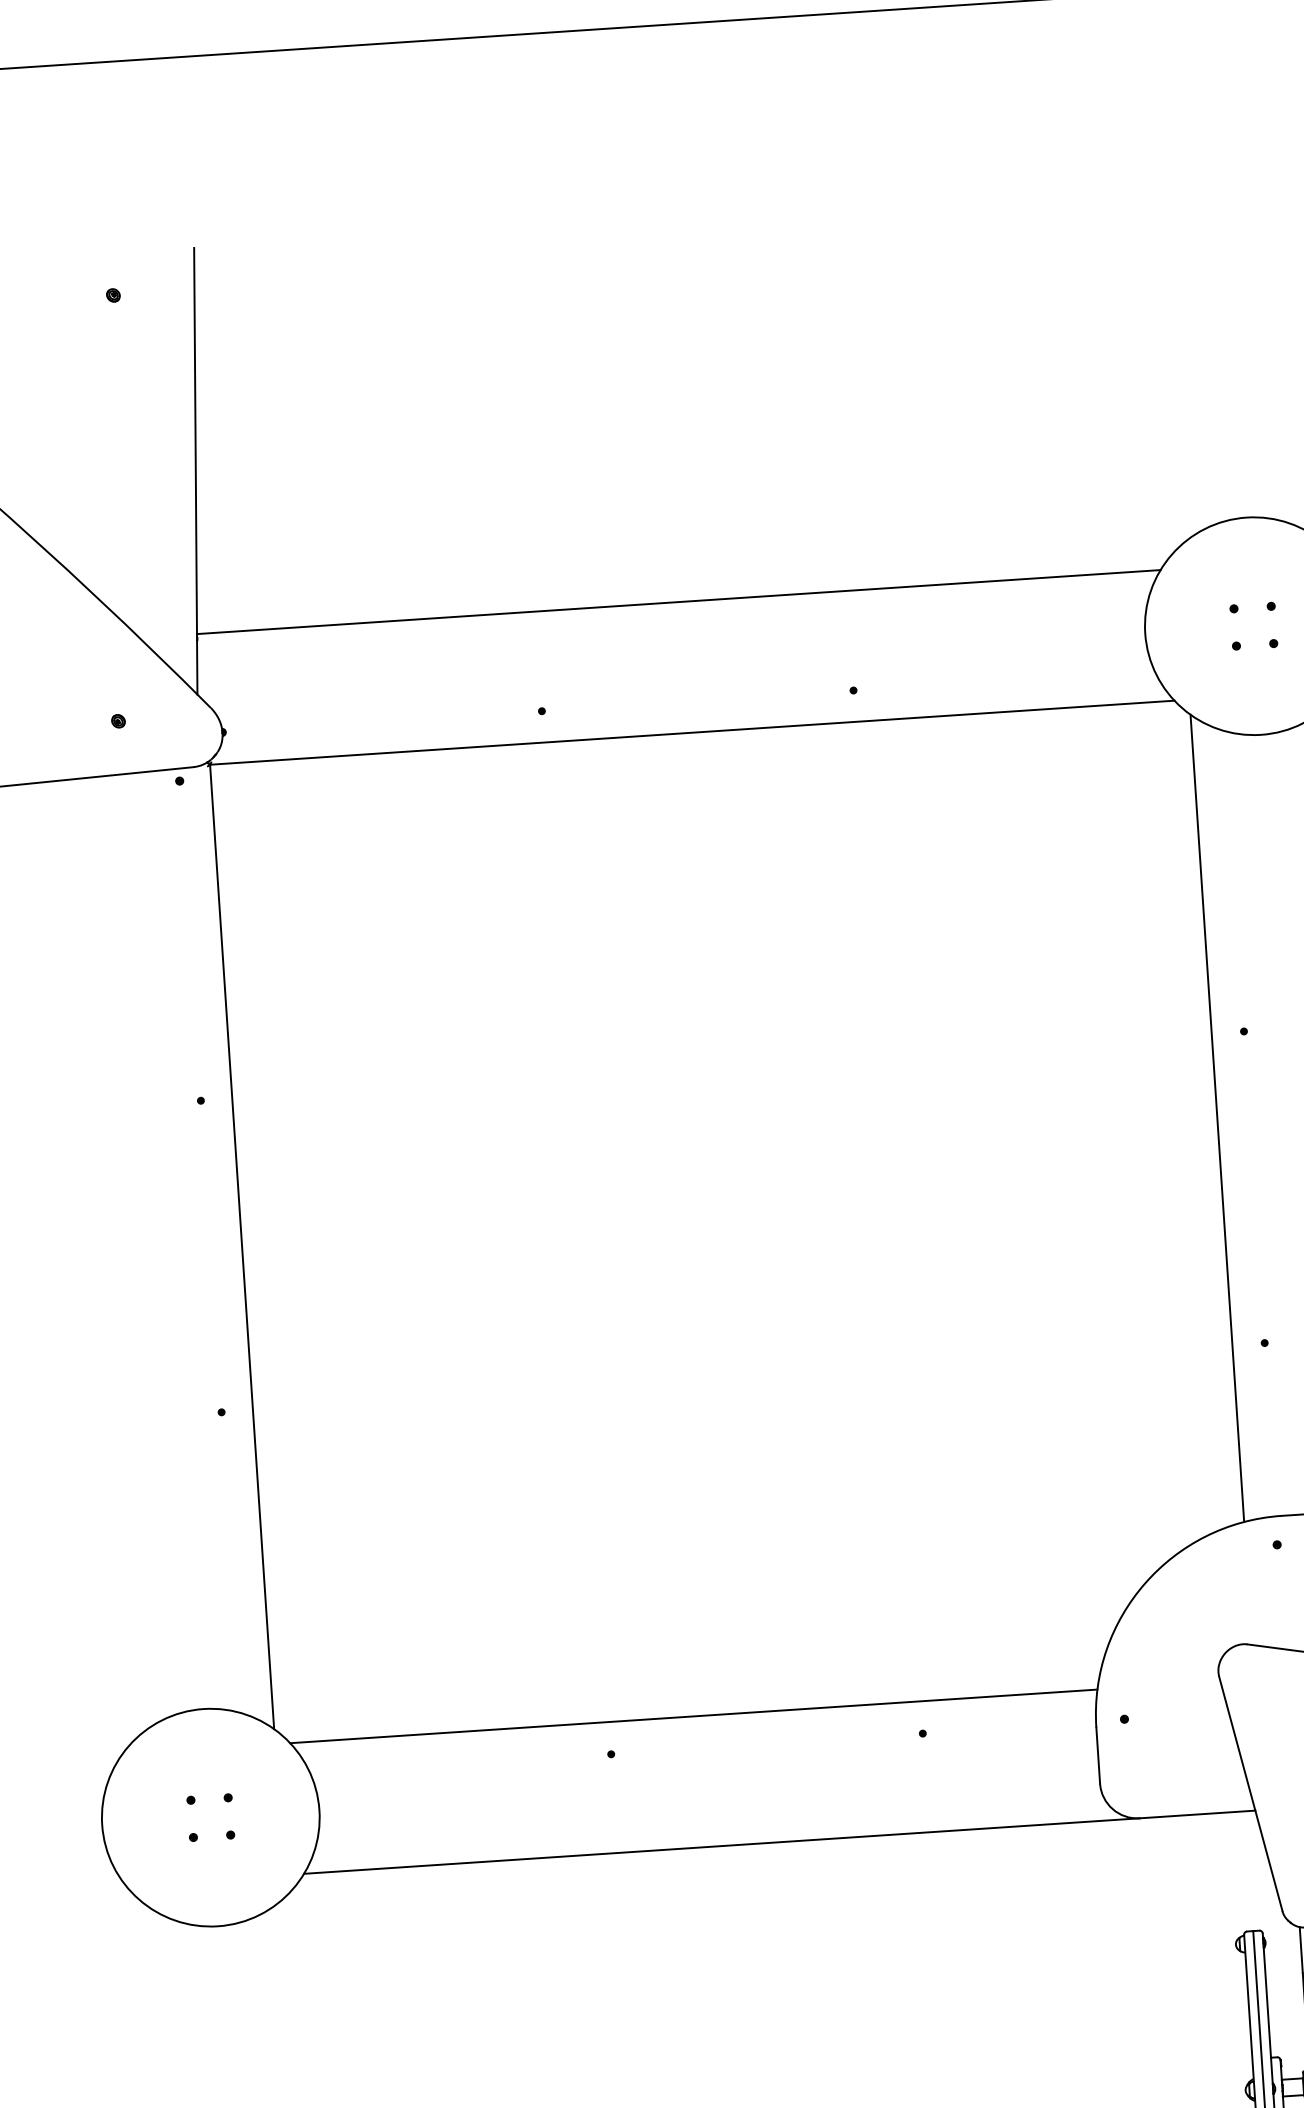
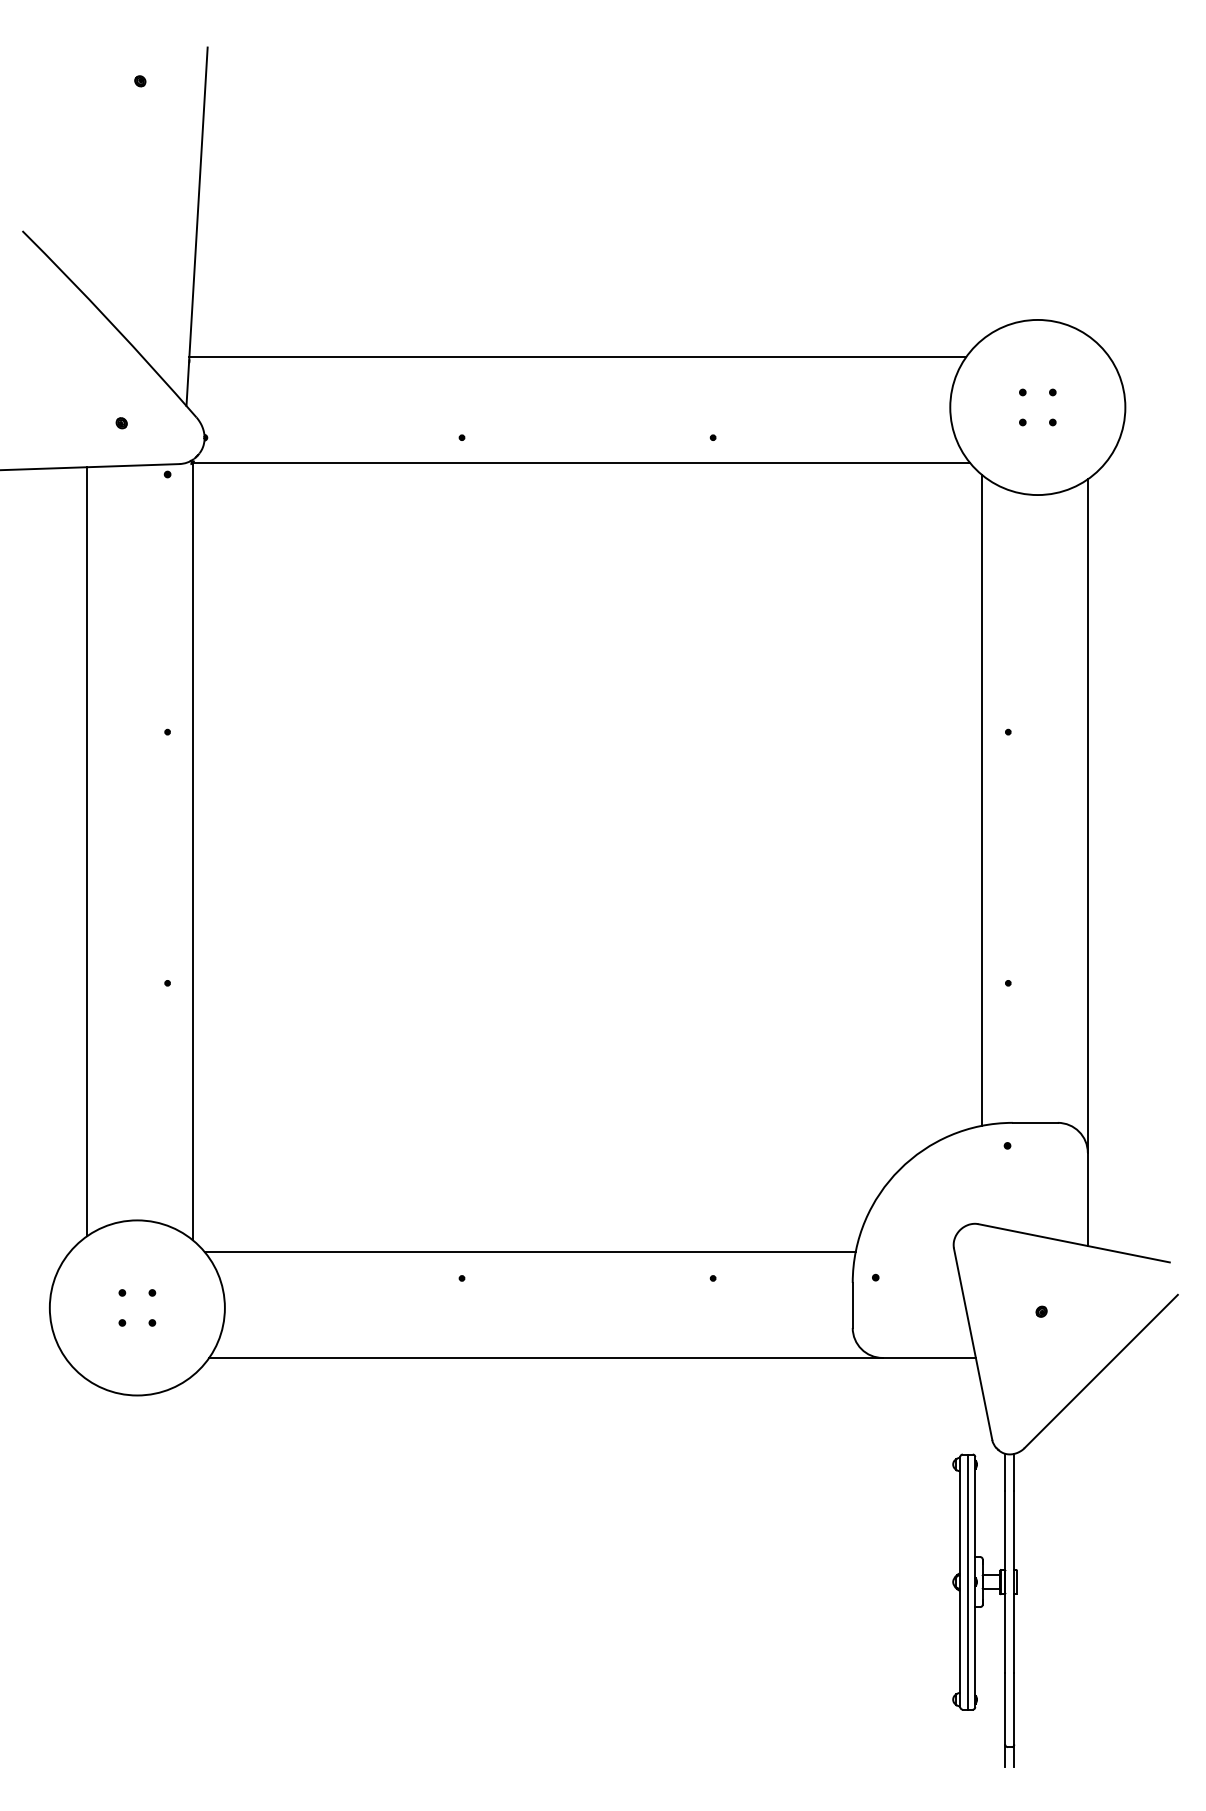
line: (111, 1255) -> (87, 851), added

